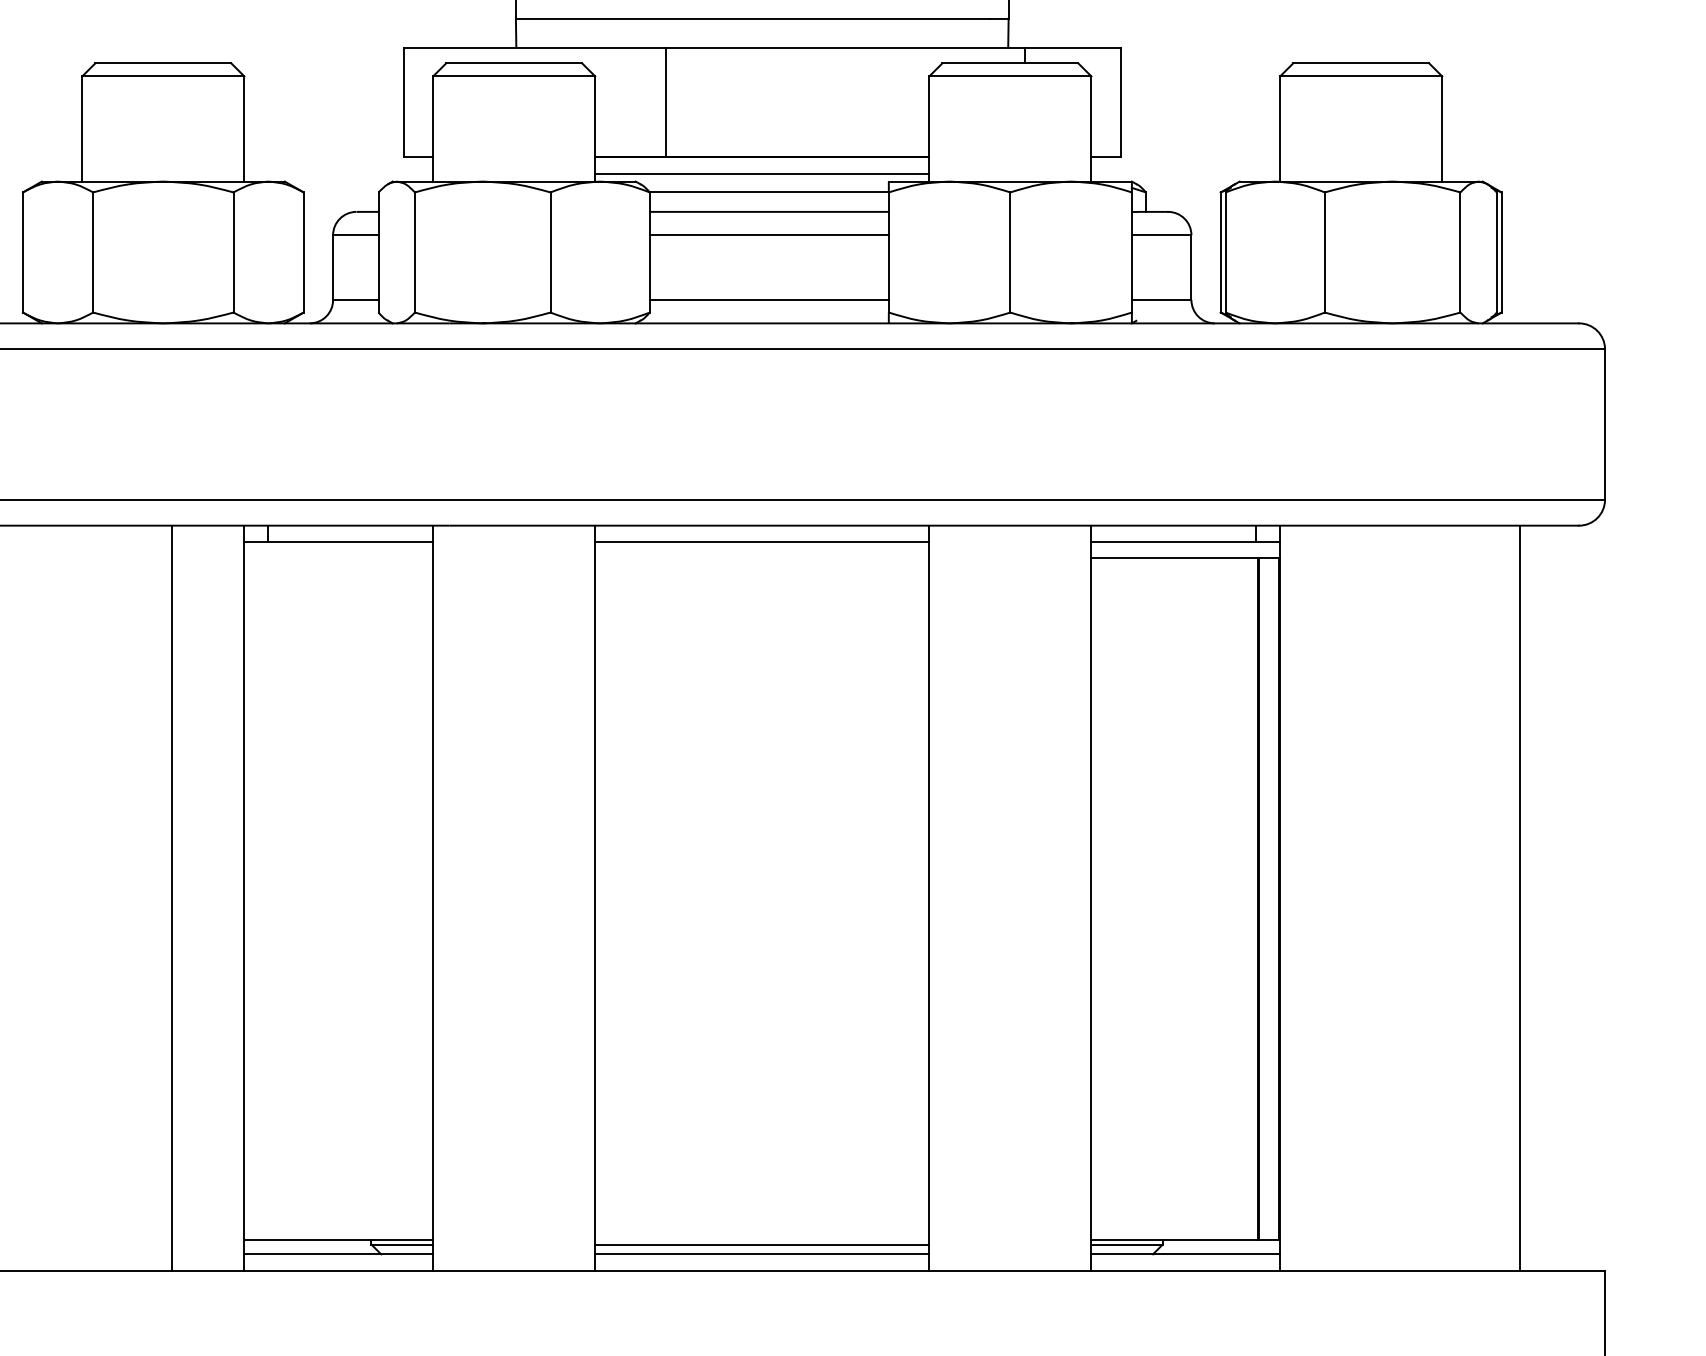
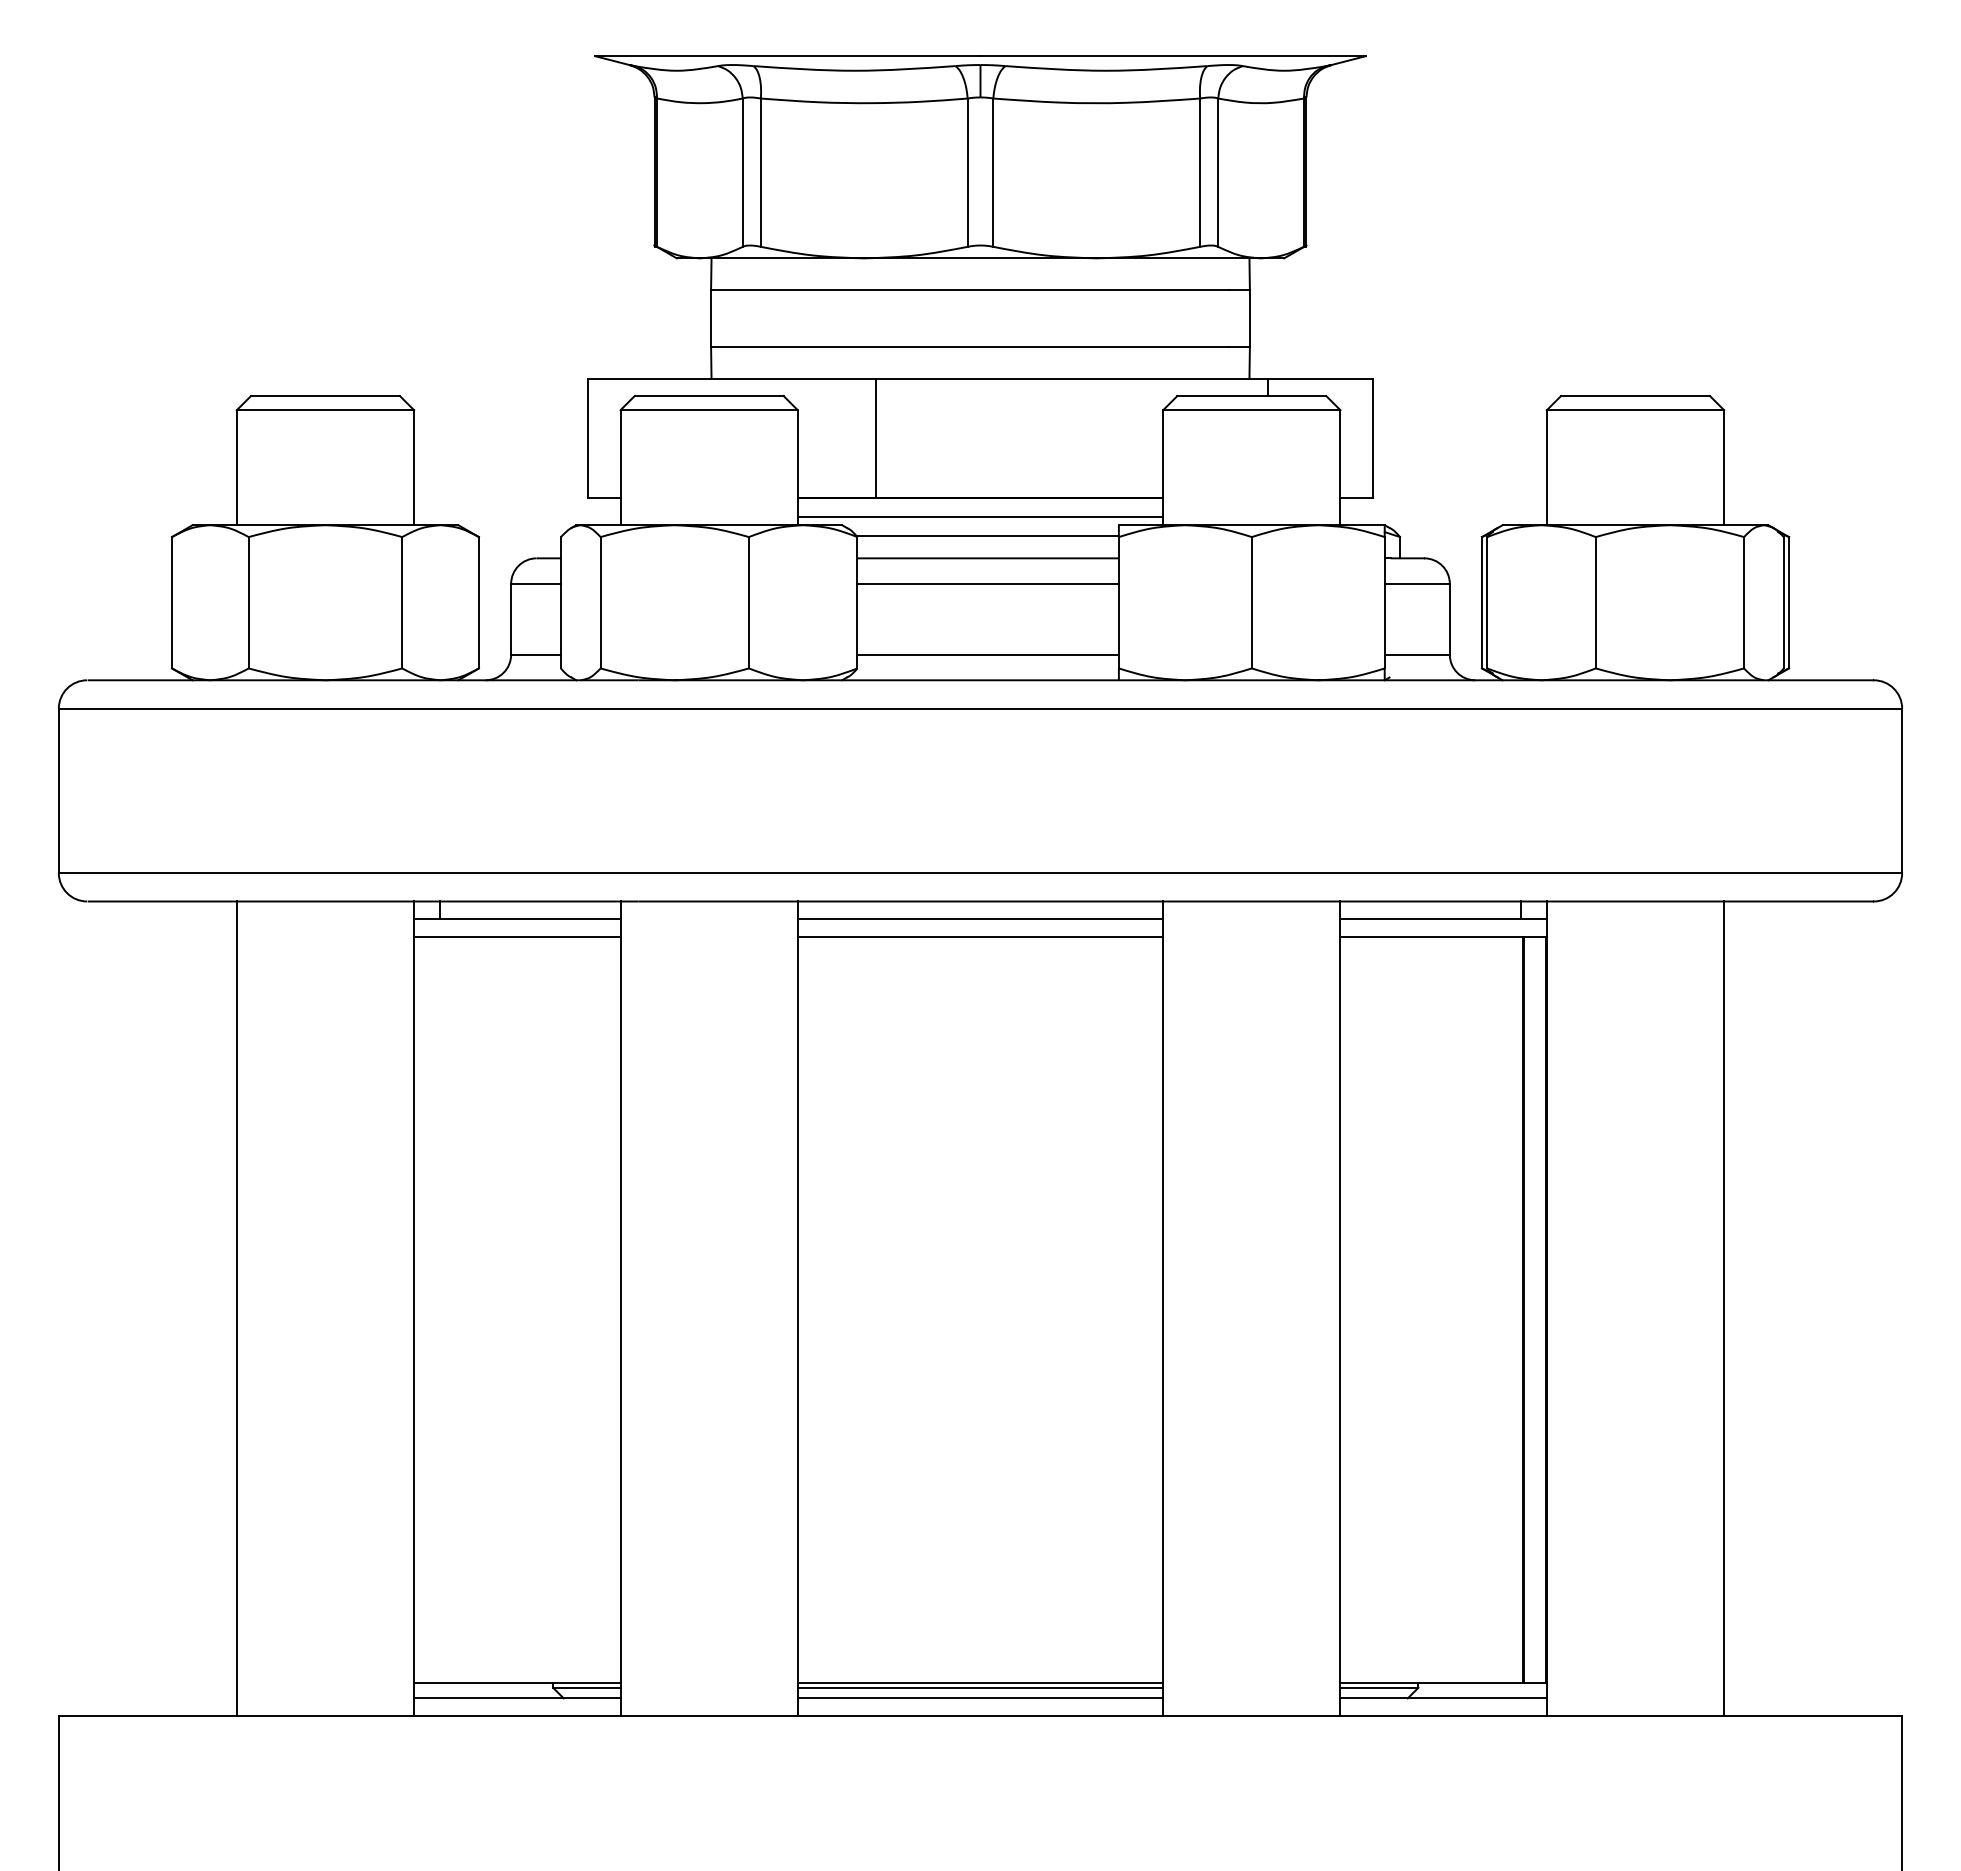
line: (338, 557) -> (517, 936), added
line: (762, 557) -> (980, 936), added
line: (171, 897) -> (236, 1308), moved
line: (1520, 897) -> (1724, 1308), moved
line: (762, 1239) -> (980, 1682), added

